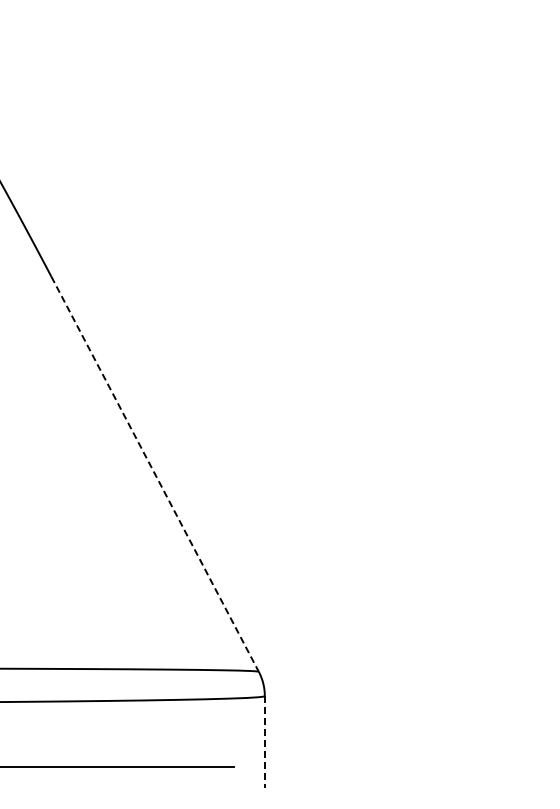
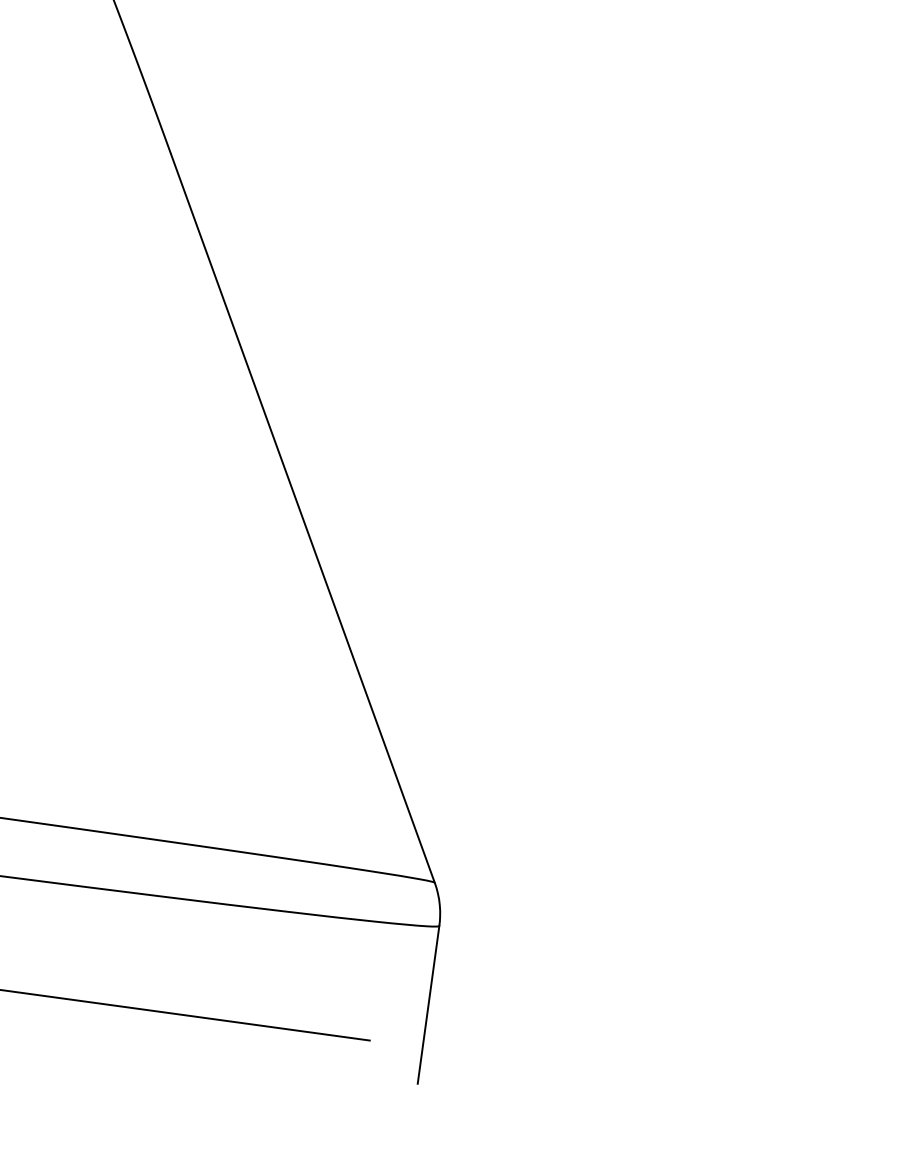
line: (155, 474) -> (303, 518), dashed -> solid
line: (264, 741) -> (428, 1003), dashed -> solid

